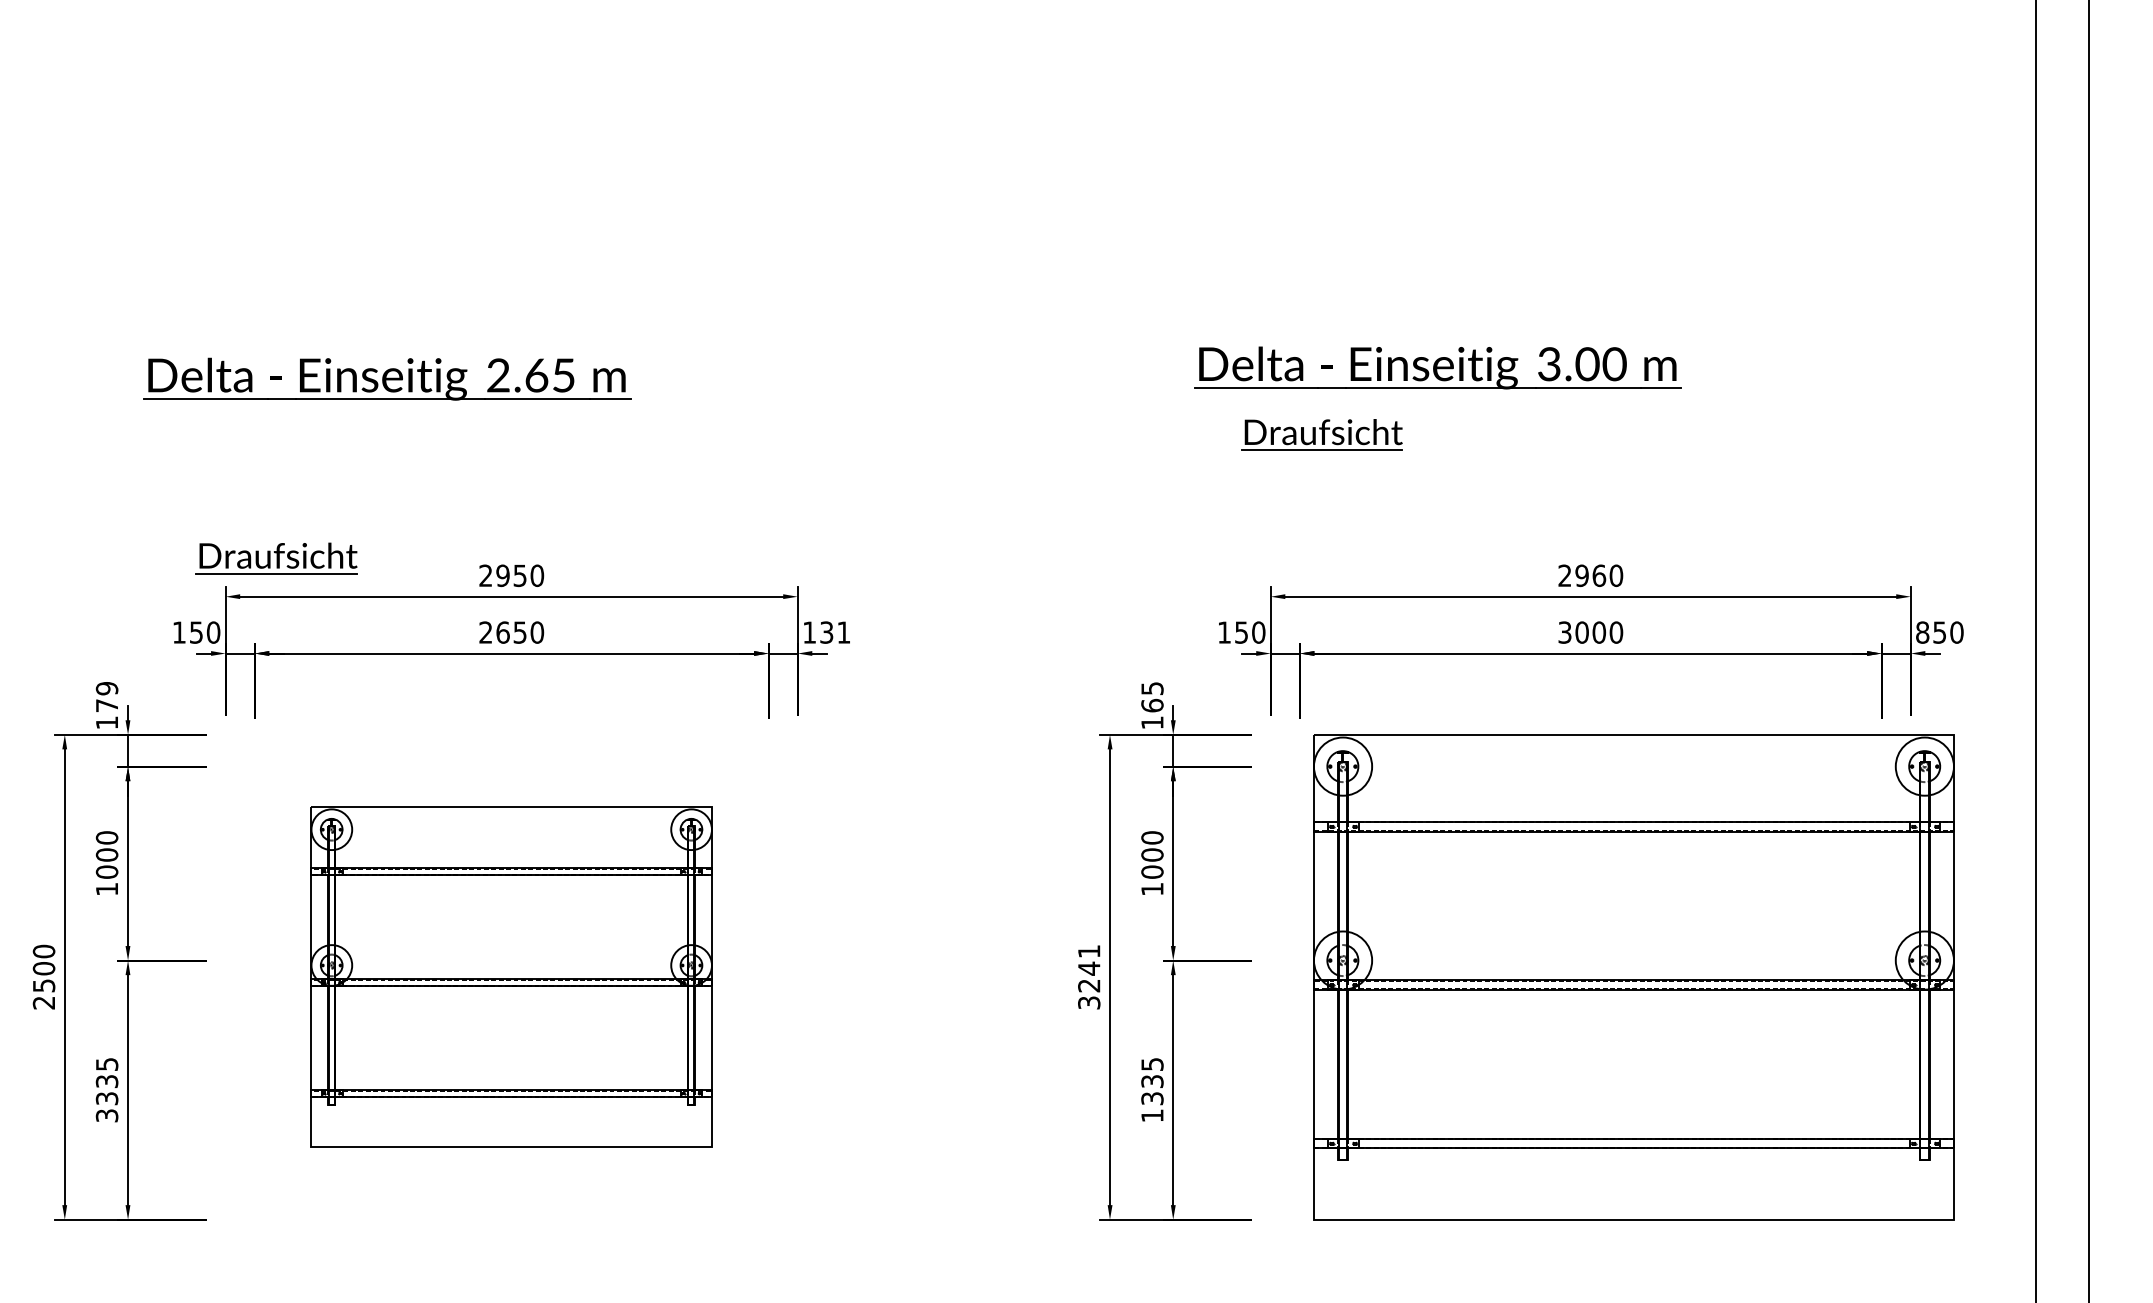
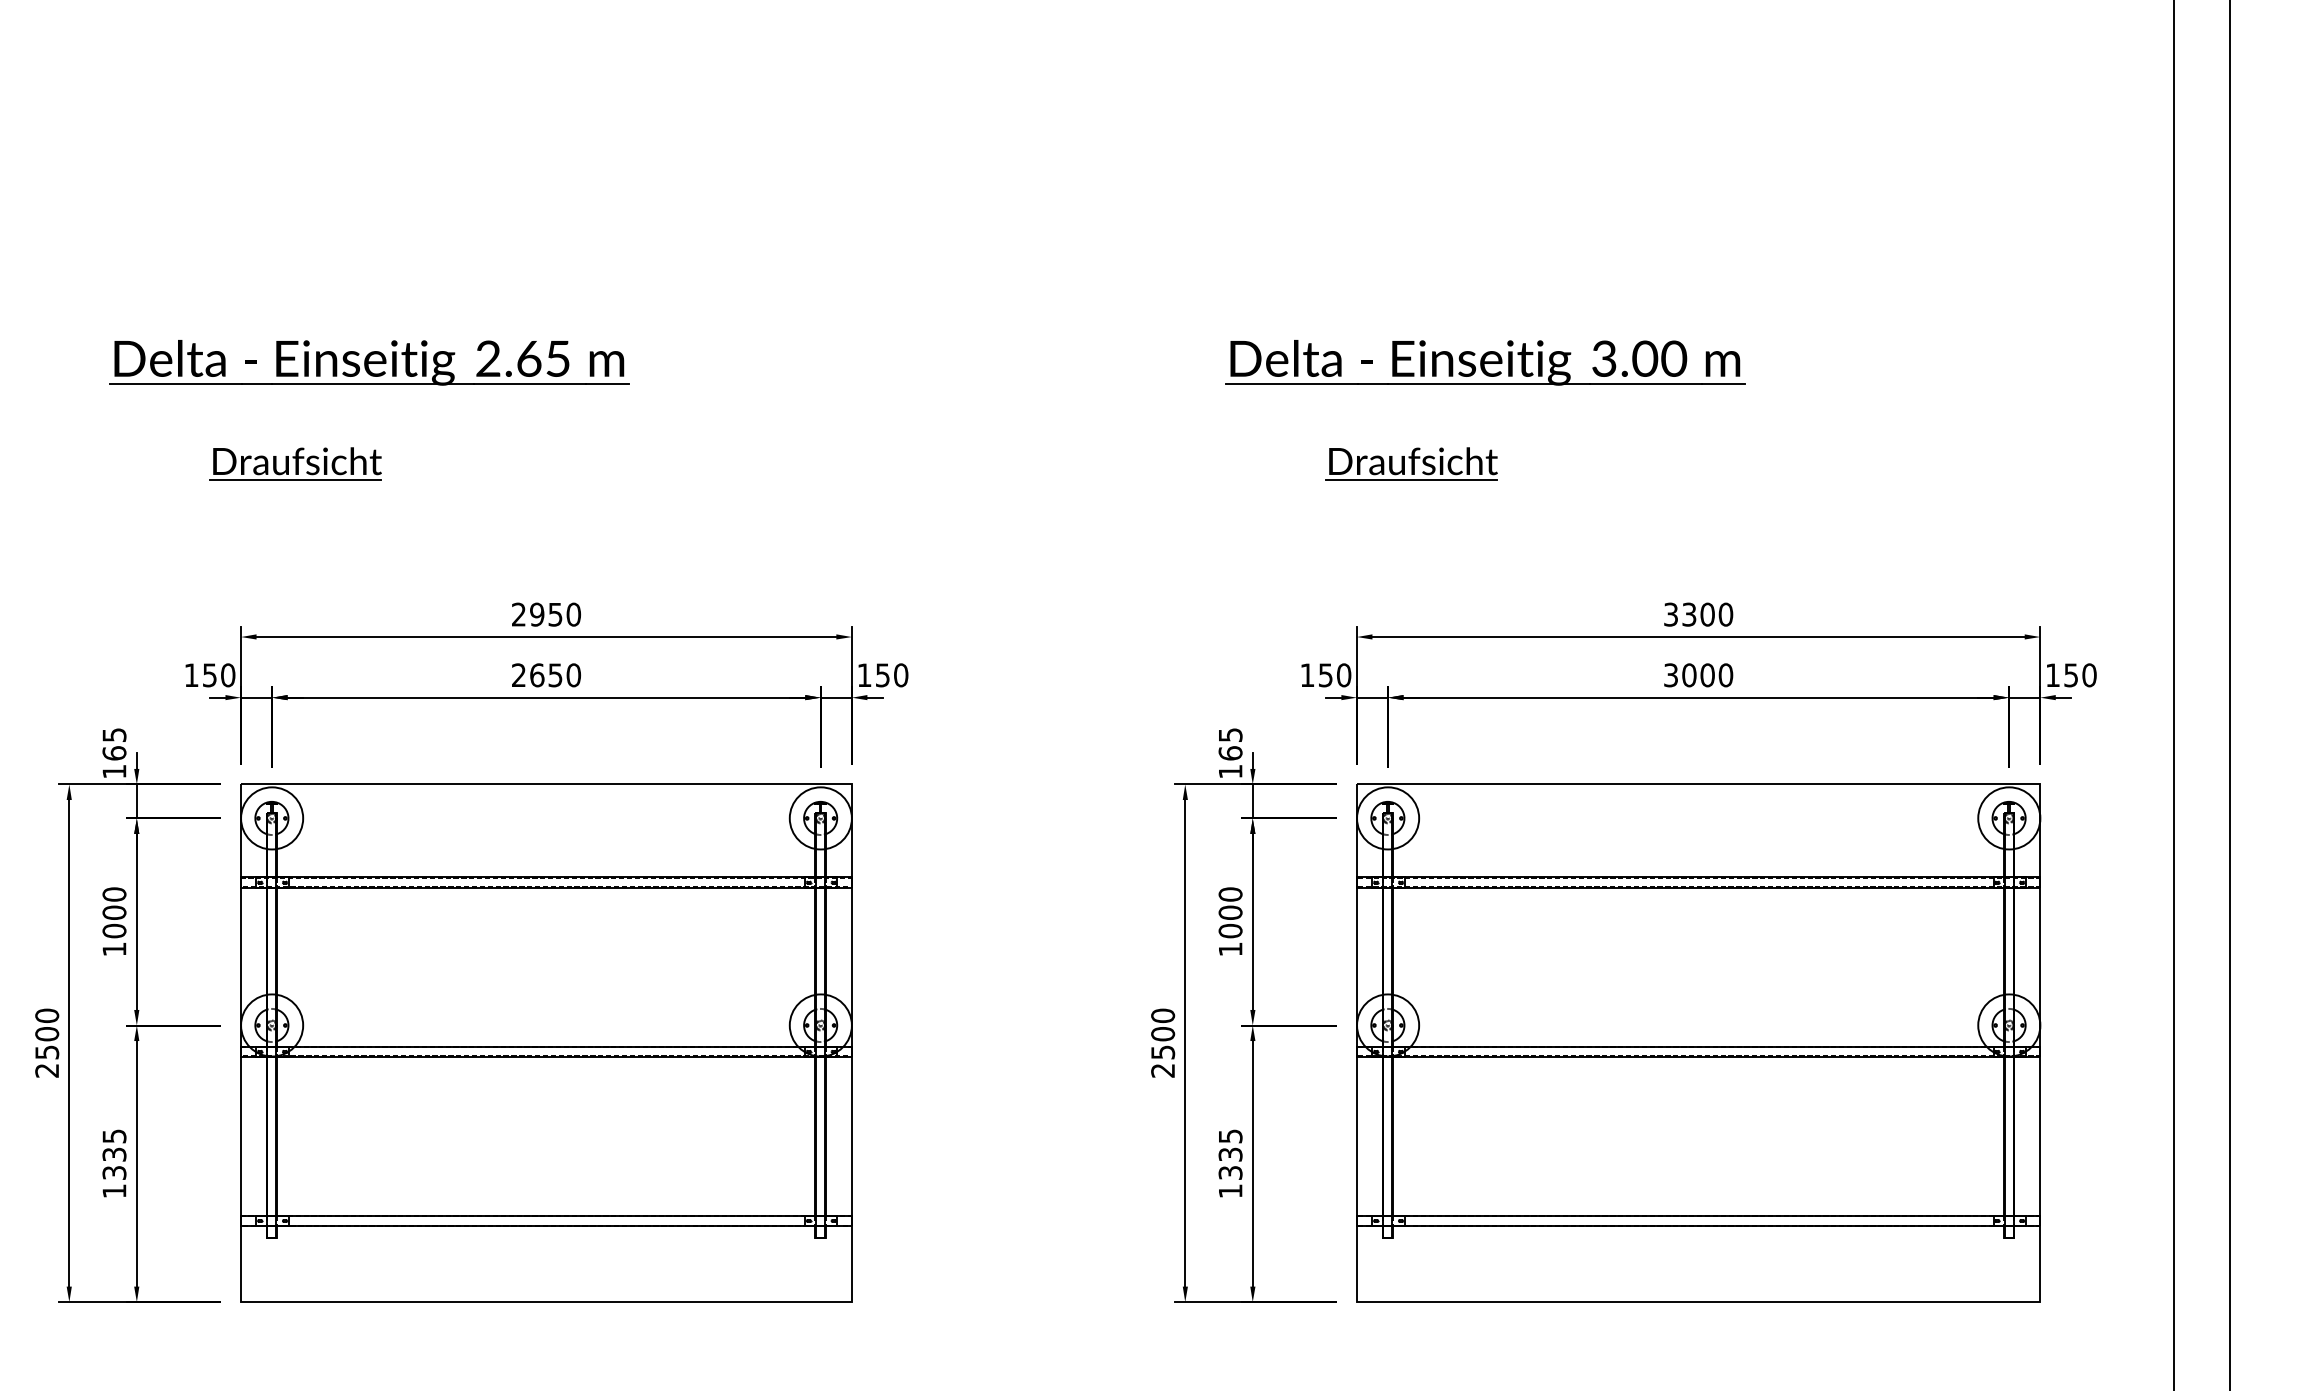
part: (1438, 367) -> (1485, 362), moved
part: (387, 378) -> (369, 362), moved
part: (276, 557) -> (295, 463), moved
text: (1582, 575) -> (1689, 614), 2960 -> 3300
text: (835, 632) -> (892, 675), 131 -> 150
text: (1922, 632) -> (2052, 675), 850 -> 150
text: (107, 697) -> (114, 744), 179 -> 165
part: (511, 976) -> (546, 1042), size x1.43
text: (1089, 976) -> (1163, 1042), 3241 -> 2500
part: (1633, 976) -> (1698, 1042), moved
text: (107, 1116) -> (114, 1191), 3335 -> 1335

